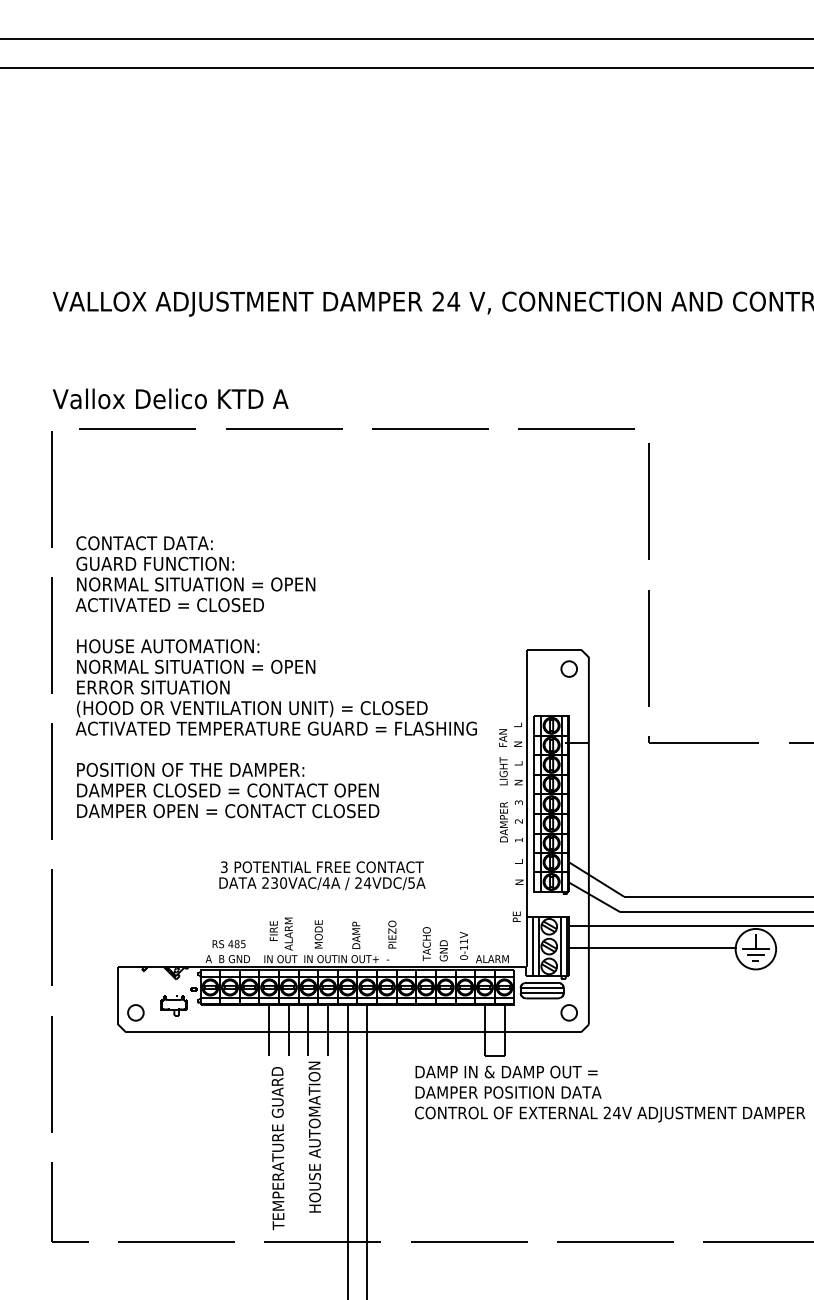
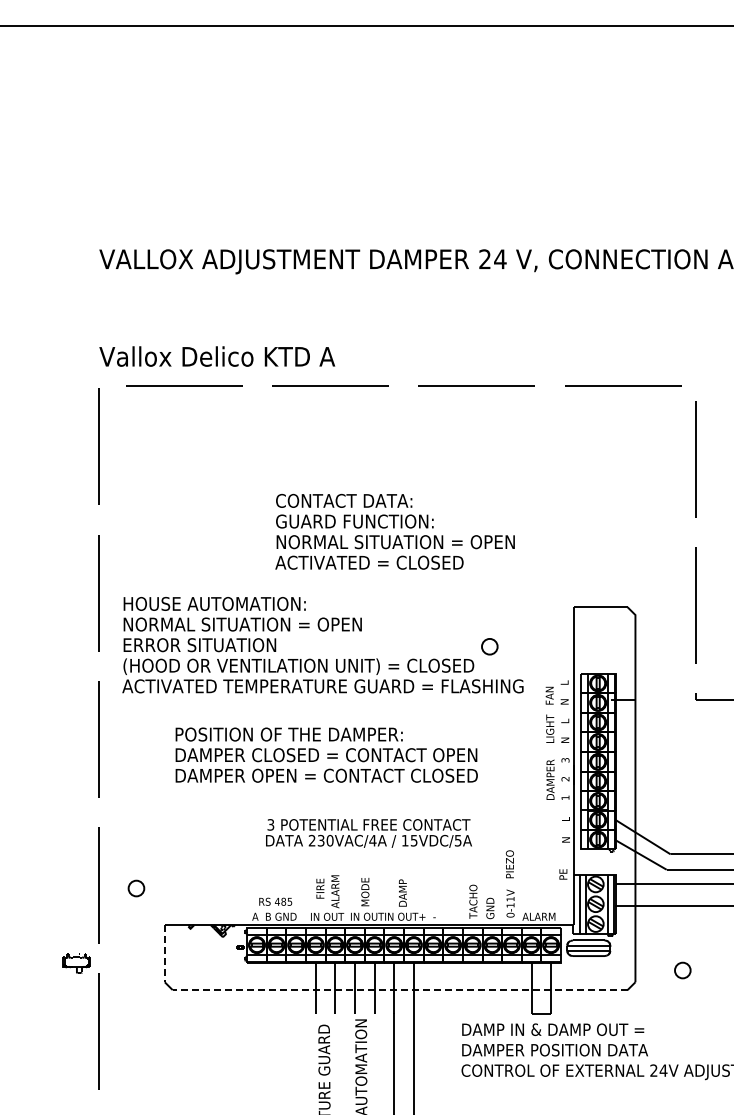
text: (195, 574) -> (395, 532), moved
circle: (568, 668) -> (489, 646), moved
text: (228, 790) -> (327, 755), moved
text: (363, 882) -> (410, 840), 24VDC/5A -> 15VDC/5A
text: (392, 934) -> (510, 864), moved
line: (118, 996) -> (165, 954), solid -> dashed
part: (173, 1005) -> (76, 963), moved
circle: (135, 1012) -> (136, 888), moved
circle: (568, 1012) -> (682, 970), moved
line: (353, 1032) -> (400, 990), solid -> dashed

